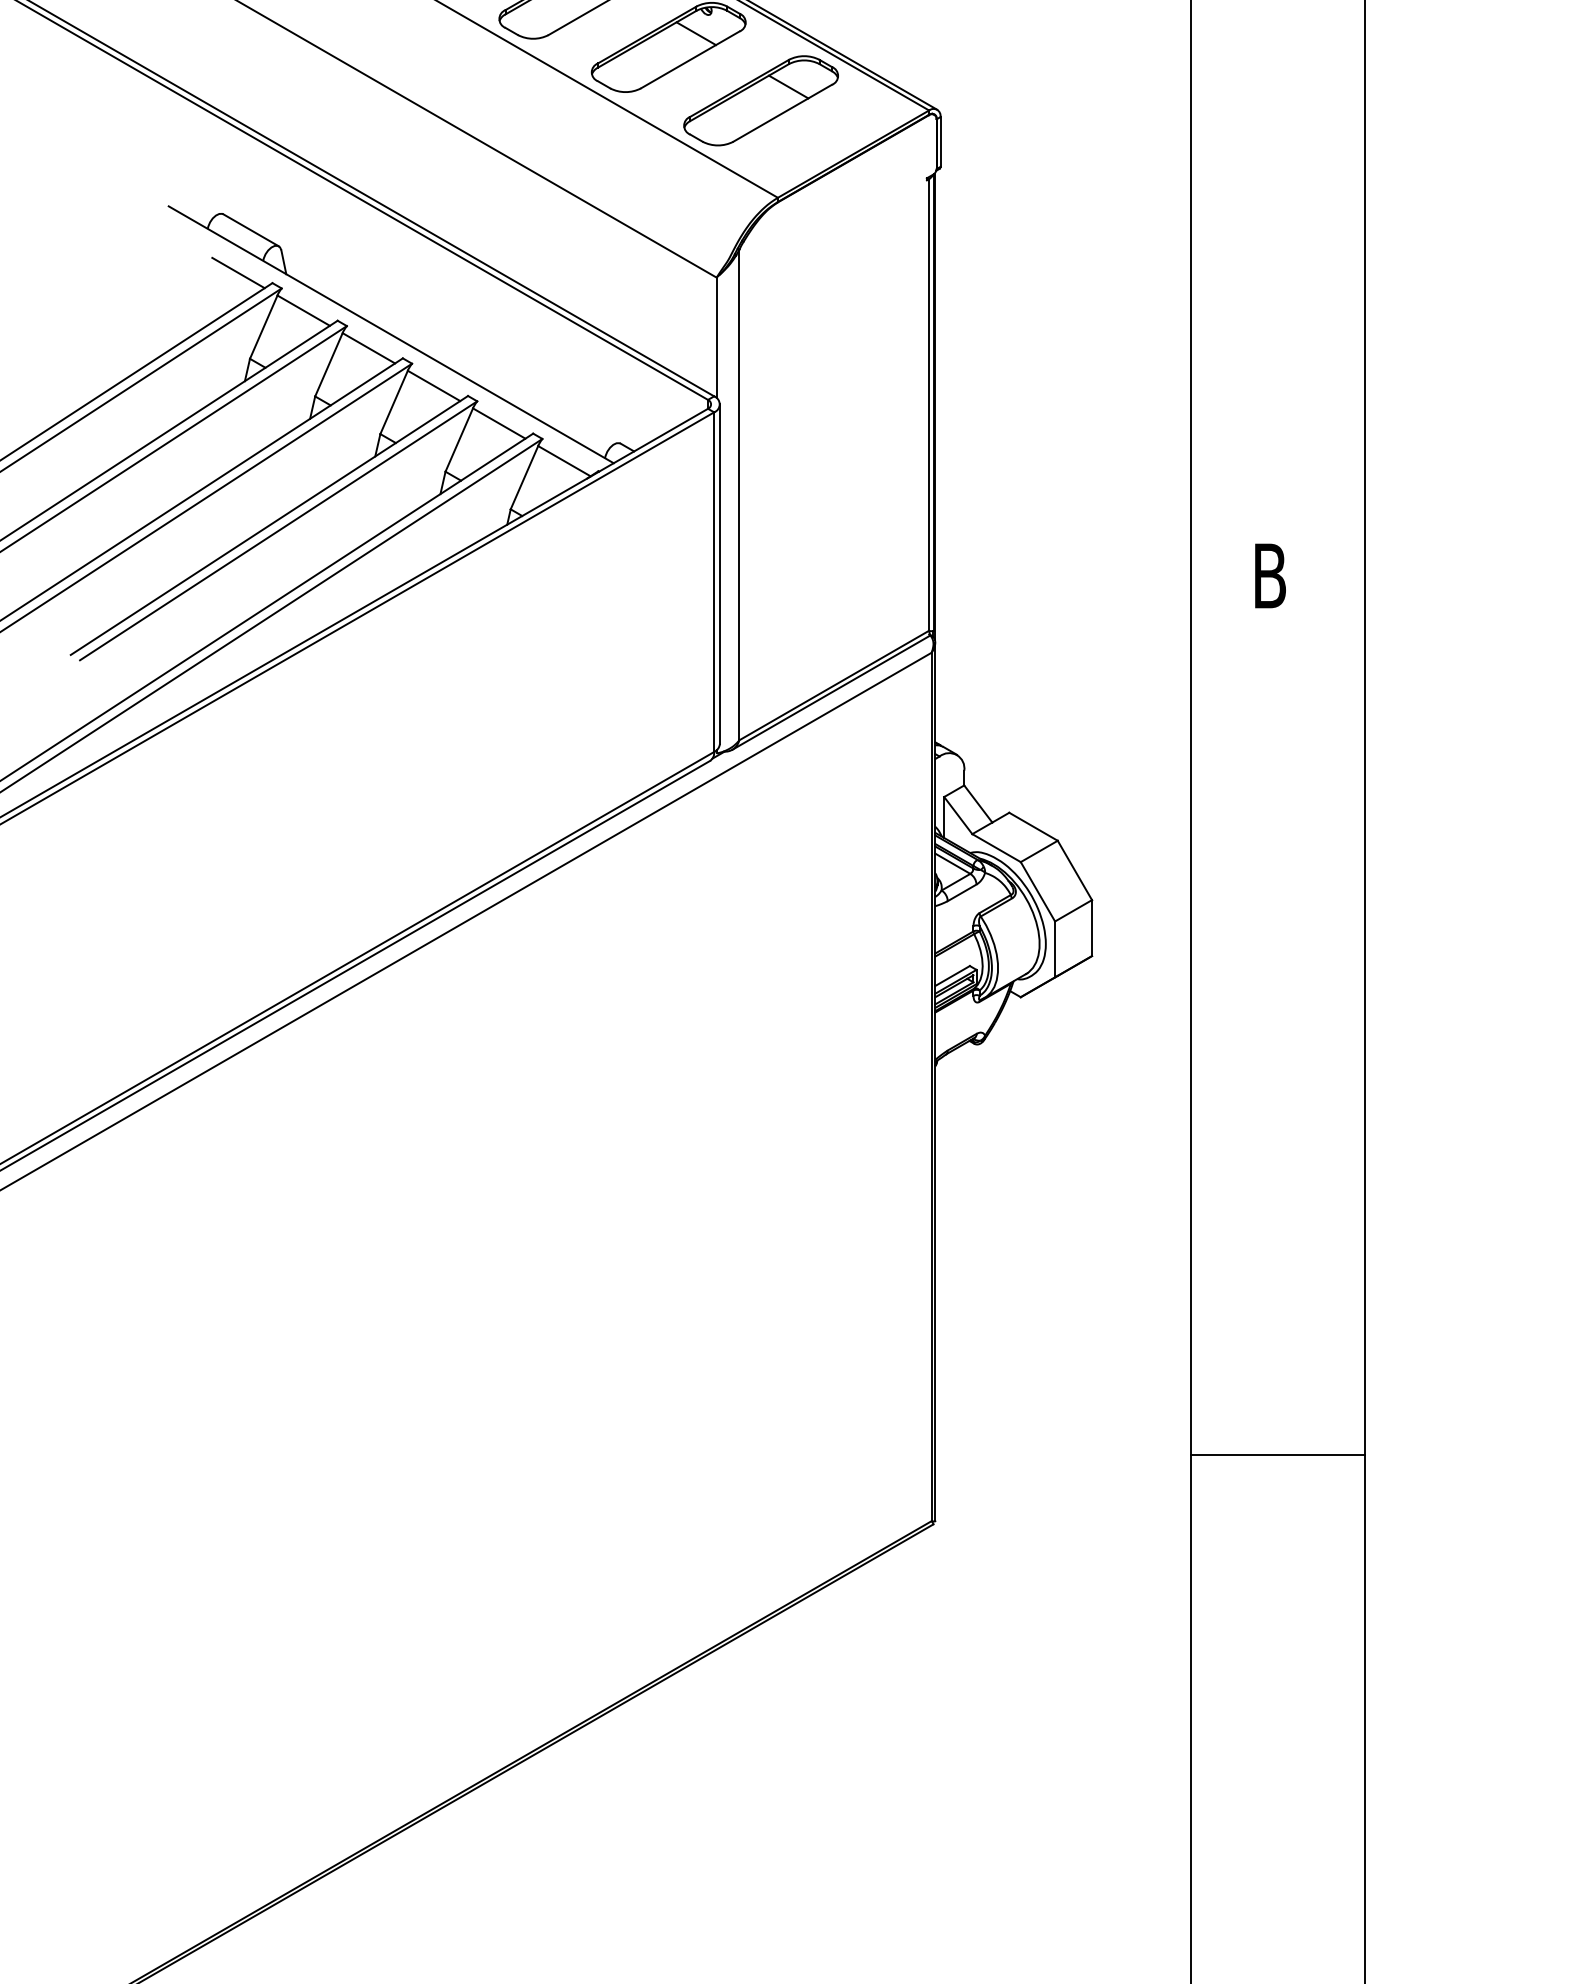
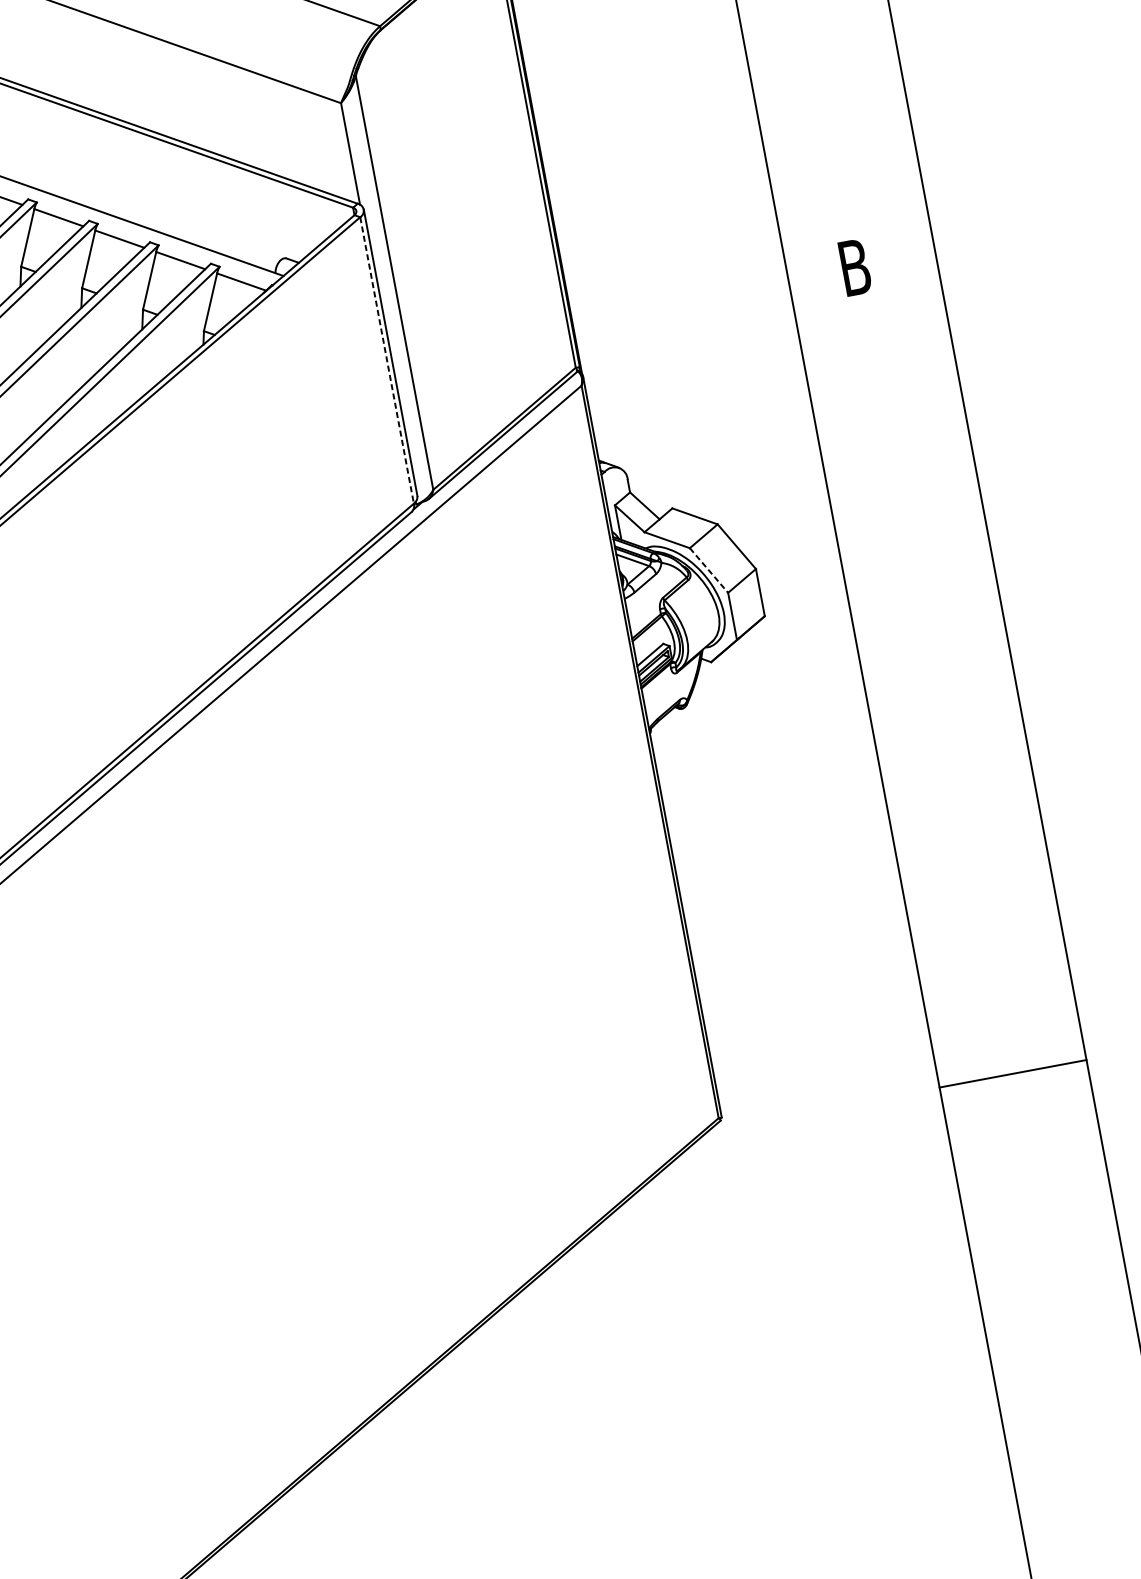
line: (714, 582) -> (387, 360), solid -> dashed
line: (1038, 892) -> (709, 571), solid -> dashed
line: (1278, 1455) -> (1013, 1073), moved

